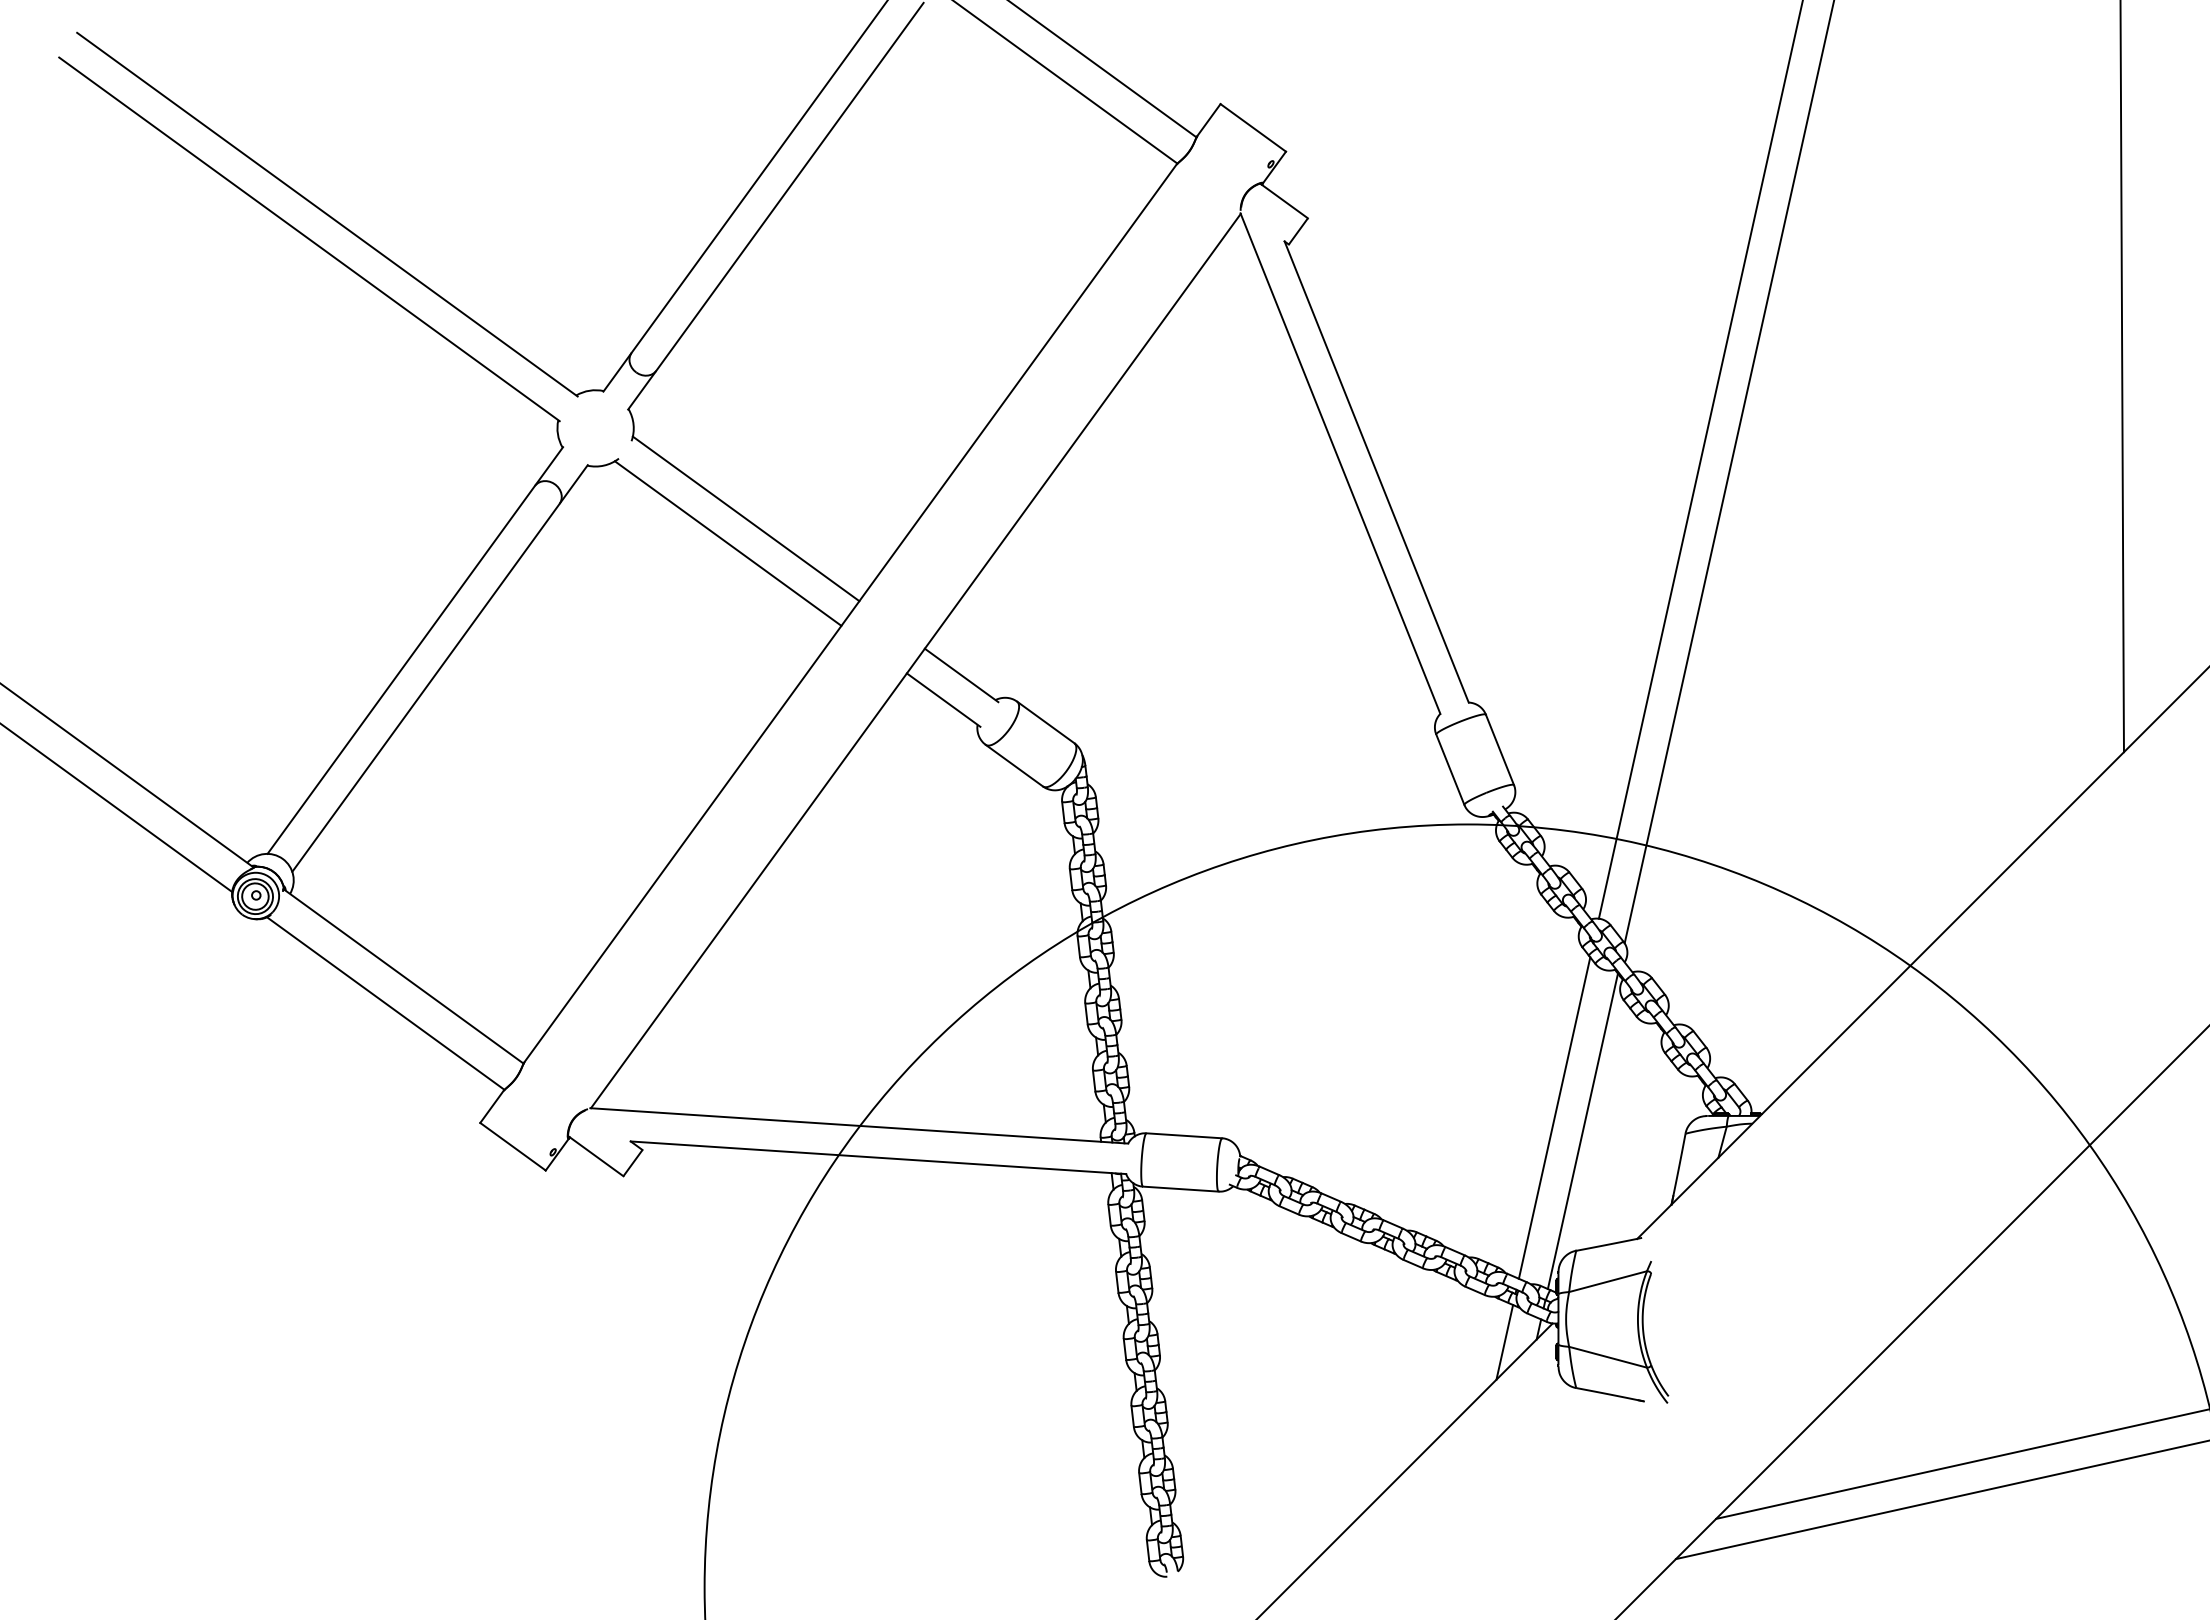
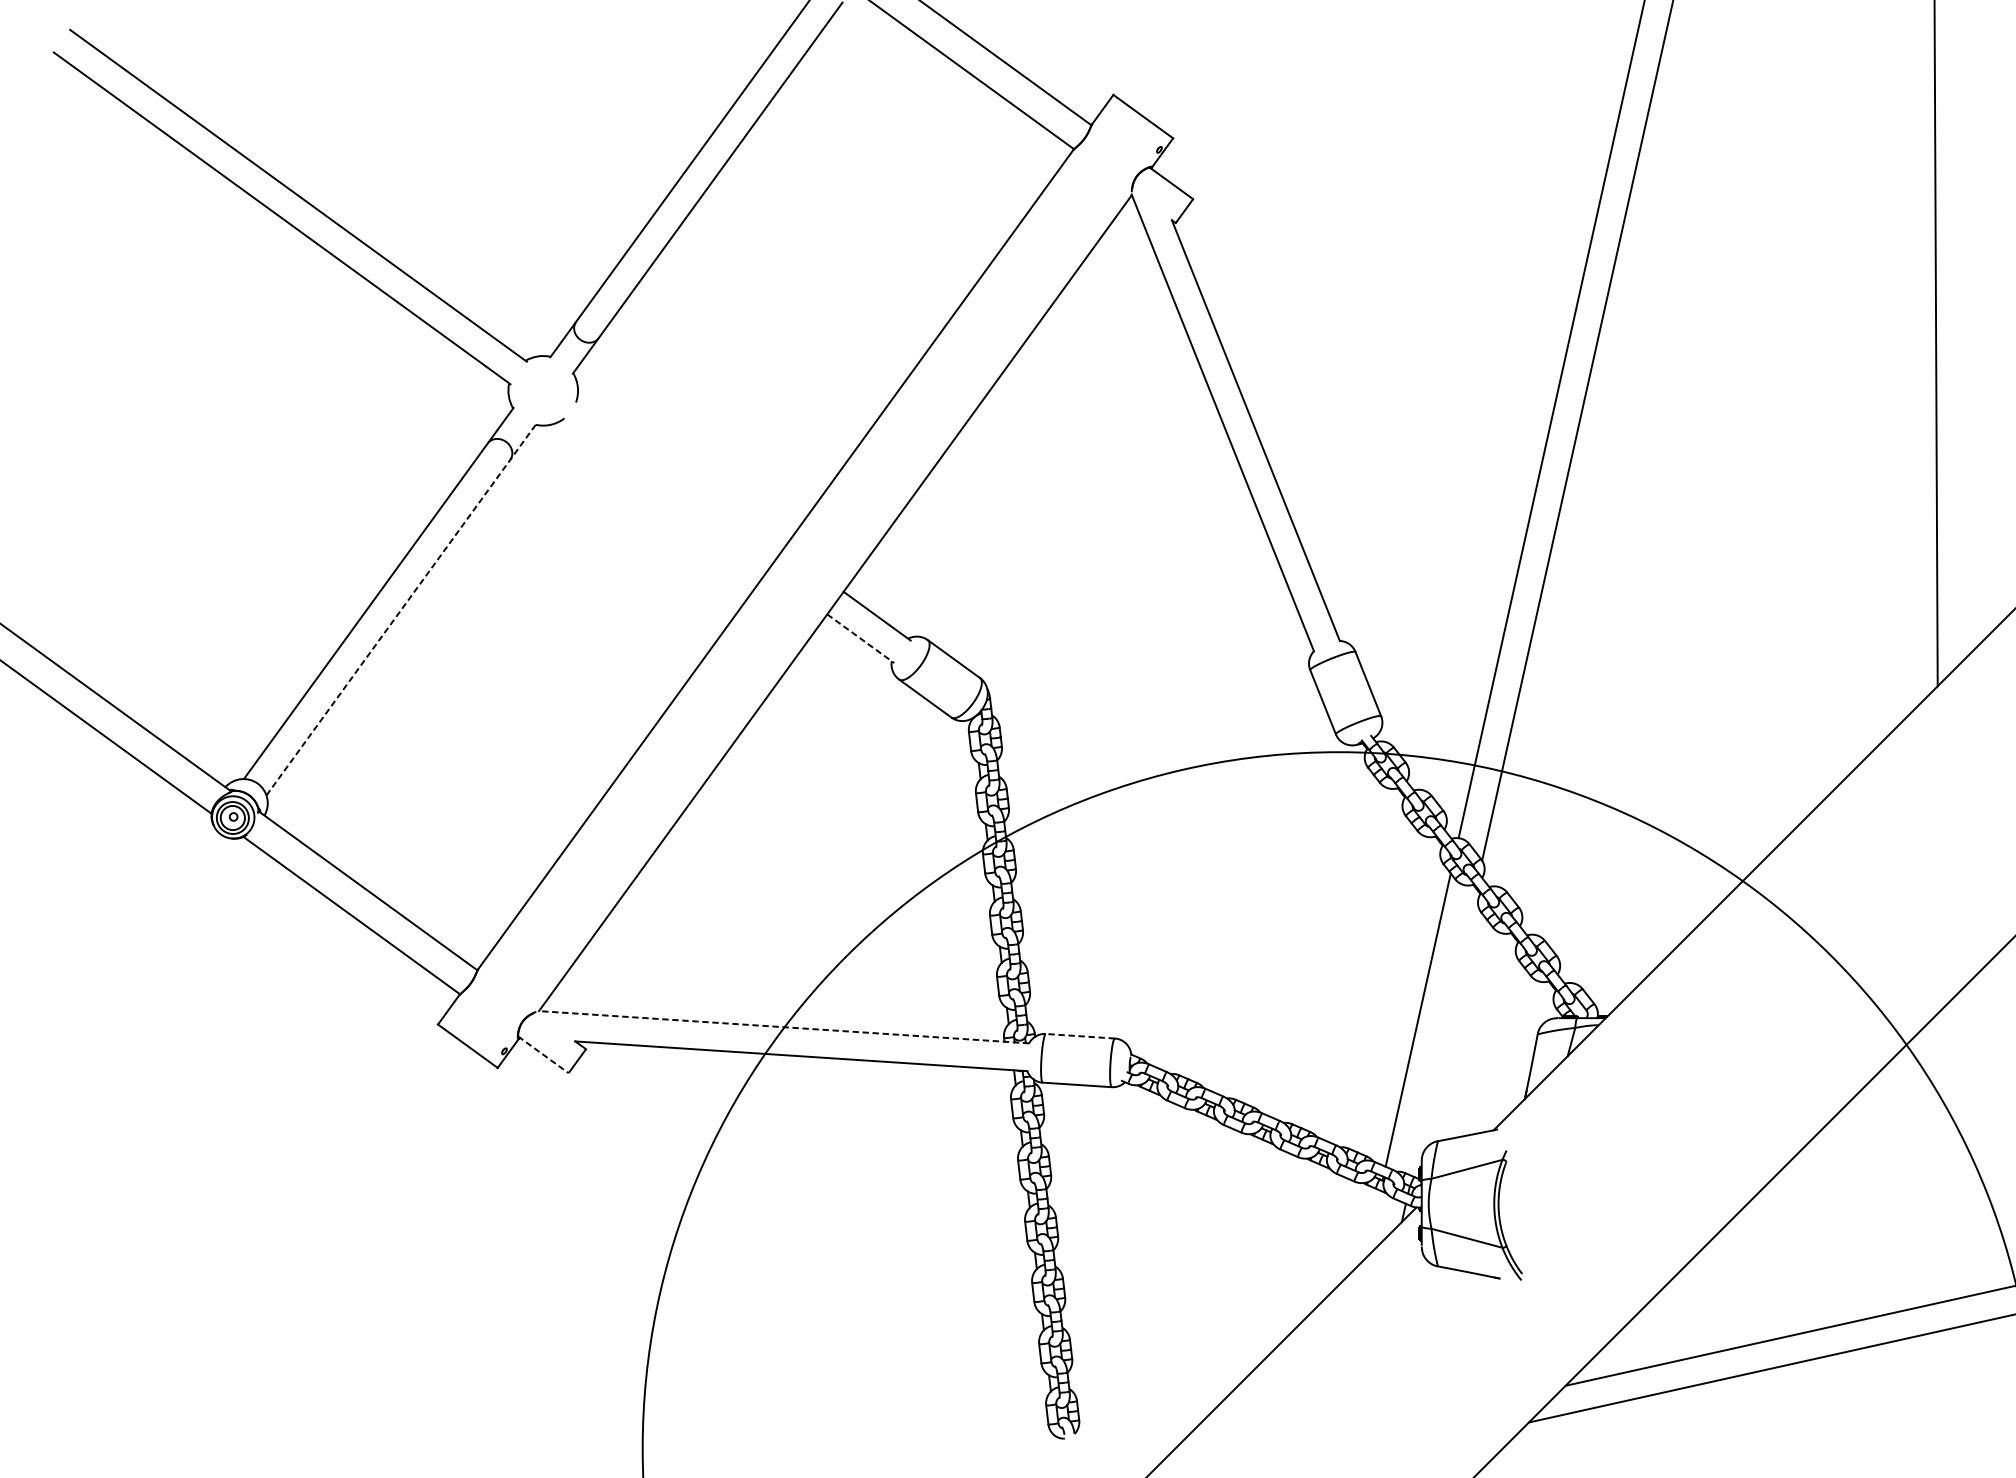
line: (745, 518) -> (679, 473), removed
line: (727, 543) -> (663, 495), removed
line: (440, 668) -> (401, 609), solid -> dashed
line: (944, 700) -> (861, 639), solid -> dashed
line: (858, 1125) -> (783, 1026), solid -> dashed
line: (1582, 1131) -> (1443, 1032), removed
line: (1184, 1135) -> (1080, 1035), solid -> dashed
line: (596, 1156) -> (544, 1055), solid -> dashed
line: (1504, 1342) -> (1372, 1224), removed

